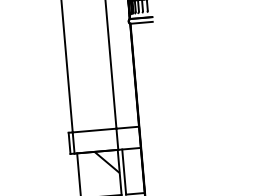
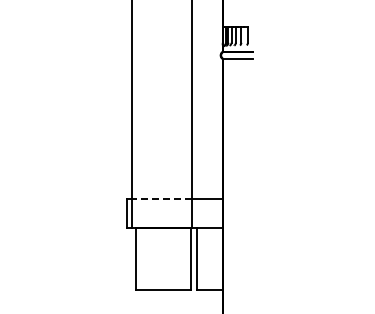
line: (94, 130) -> (161, 199), solid -> dashed
hatch: (107, 162) -> (175, 243), removed

